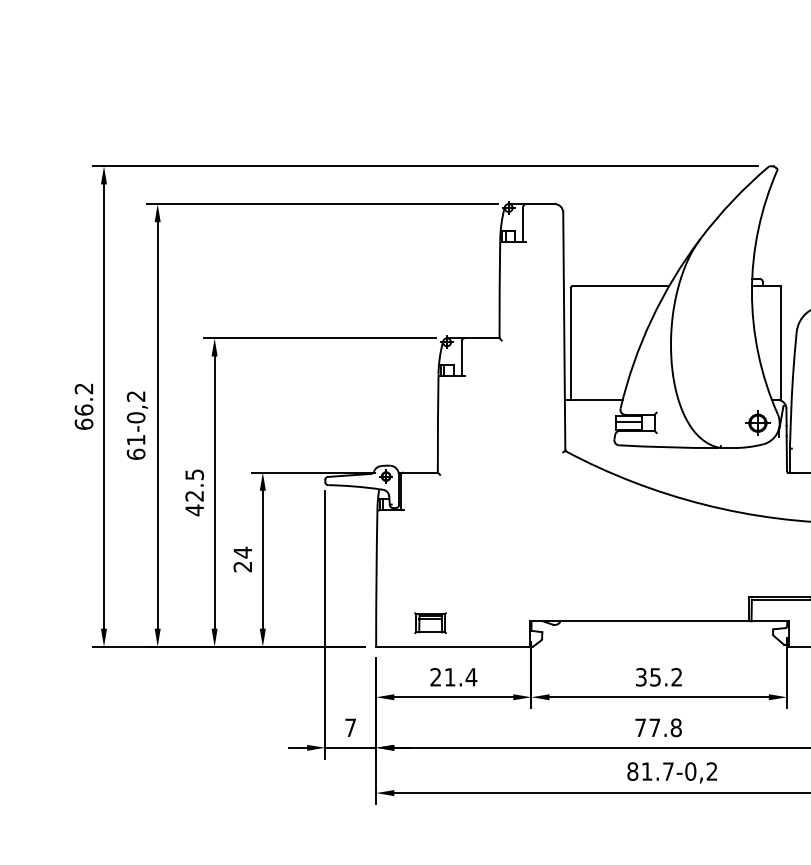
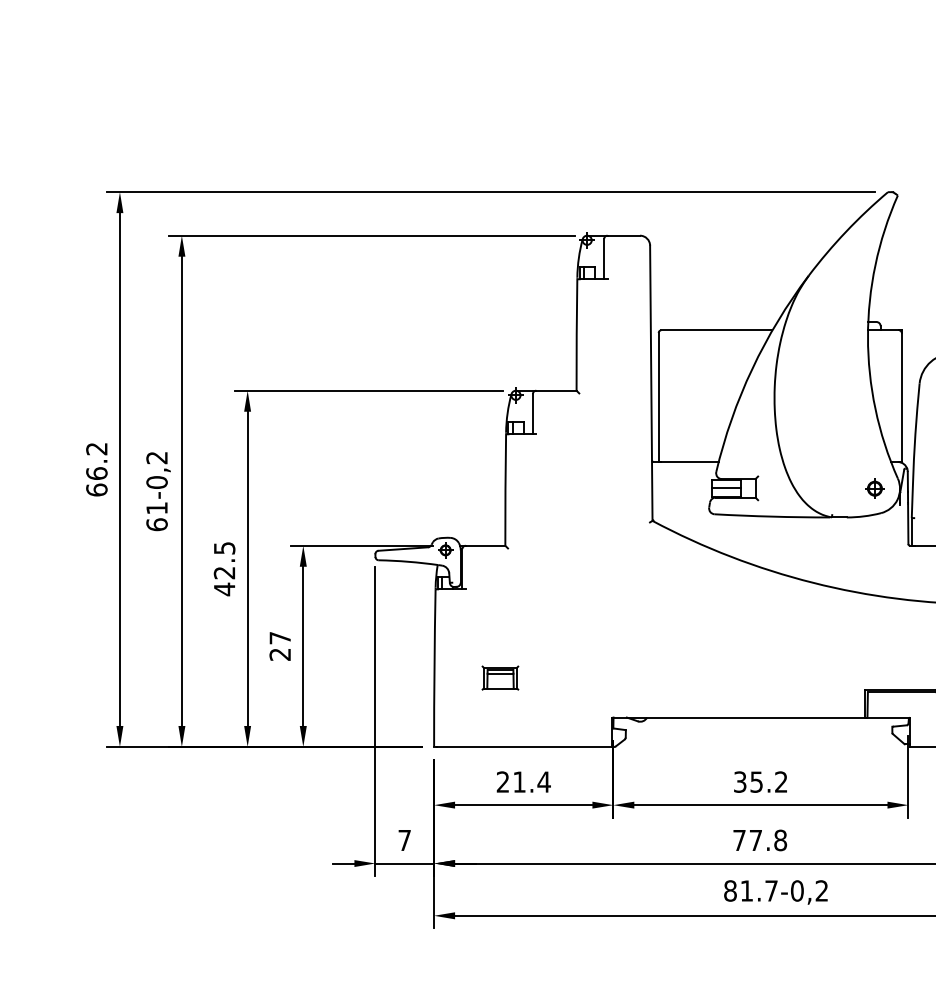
part: (757, 422) -> (874, 487), size x0.7
text: (242, 552) -> (279, 638), 24 -> 27
part: (430, 623) -> (500, 678), moved

